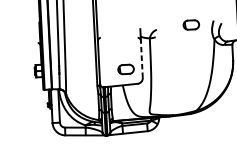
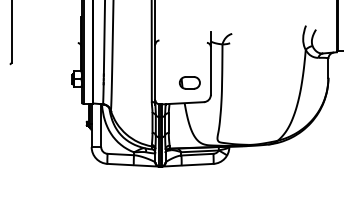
part: (191, 24) -> (276, 29), removed
line: (141, 59) -> (210, 70), dashed -> solid

